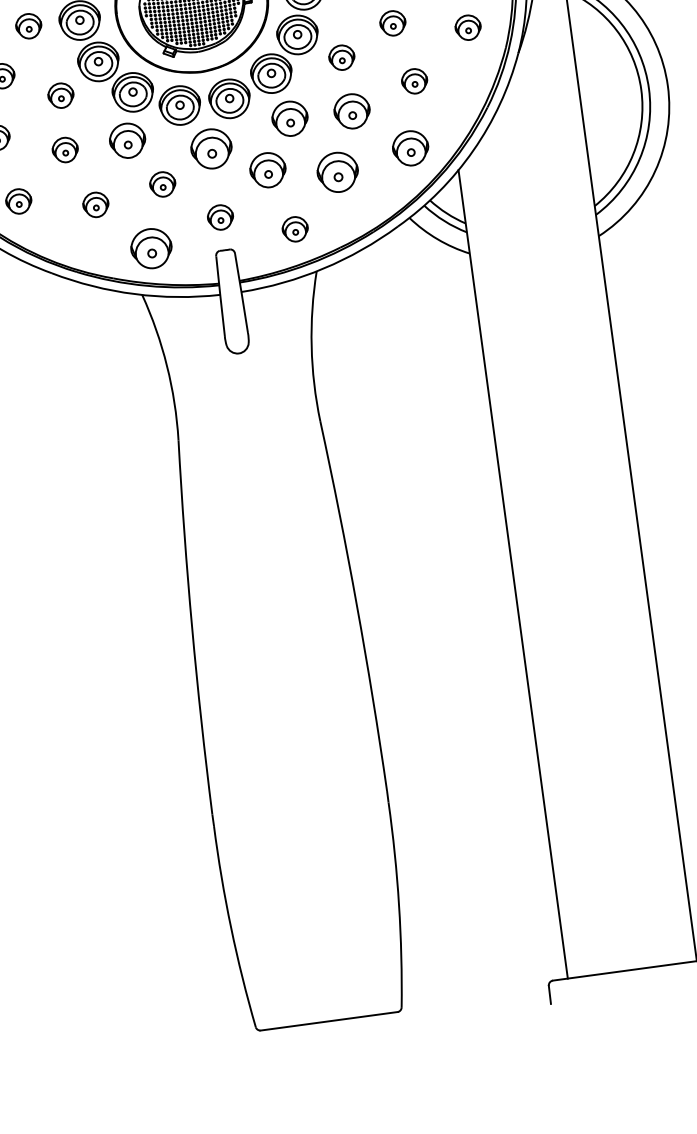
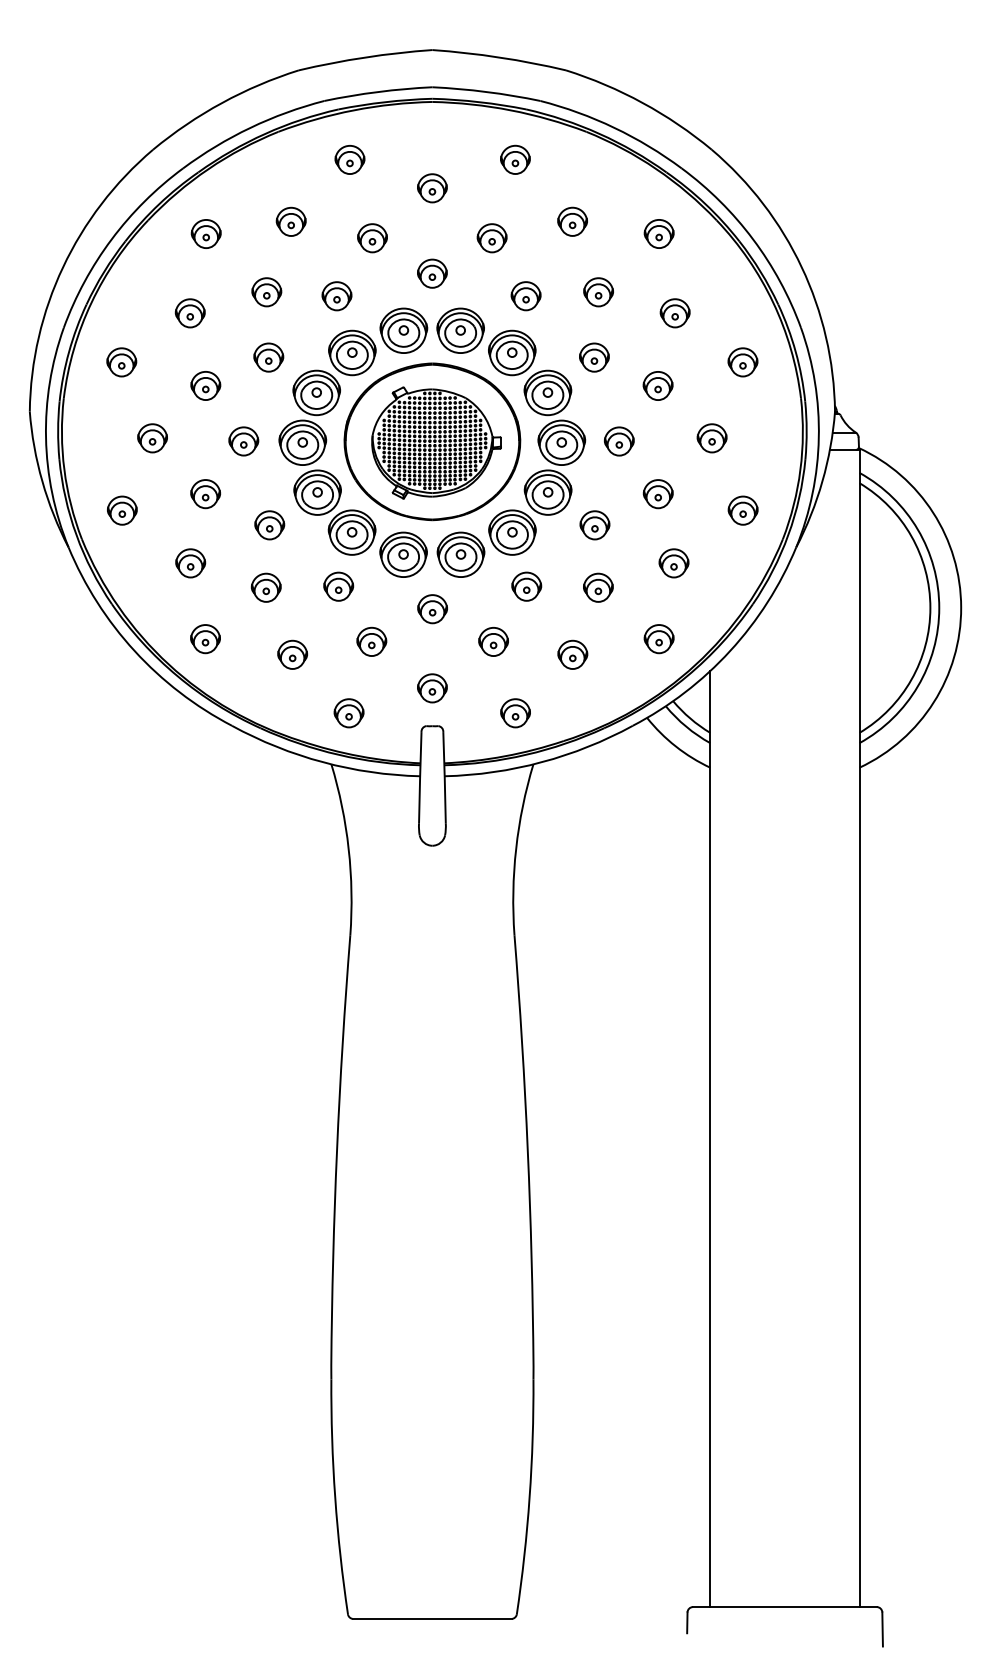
part: (352, 111) -> (598, 587), size x0.71
part: (289, 118) -> (526, 586), size x0.71
part: (127, 140) -> (338, 586), size x0.71
part: (410, 148) -> (658, 639), size x0.71
part: (211, 149) -> (432, 609), size x0.62
part: (267, 169) -> (493, 641), size x0.71
part: (337, 171) -> (572, 654), size x0.62
part: (151, 249) -> (348, 713), size x0.62

